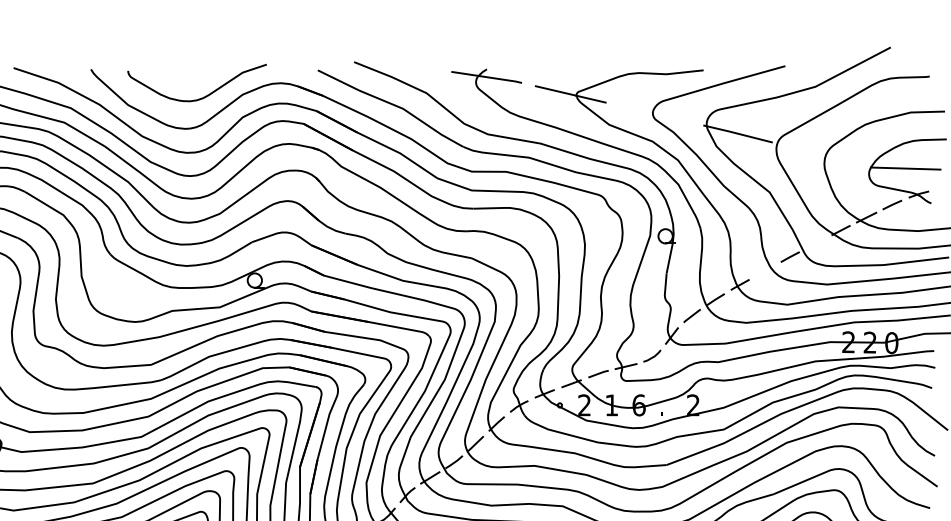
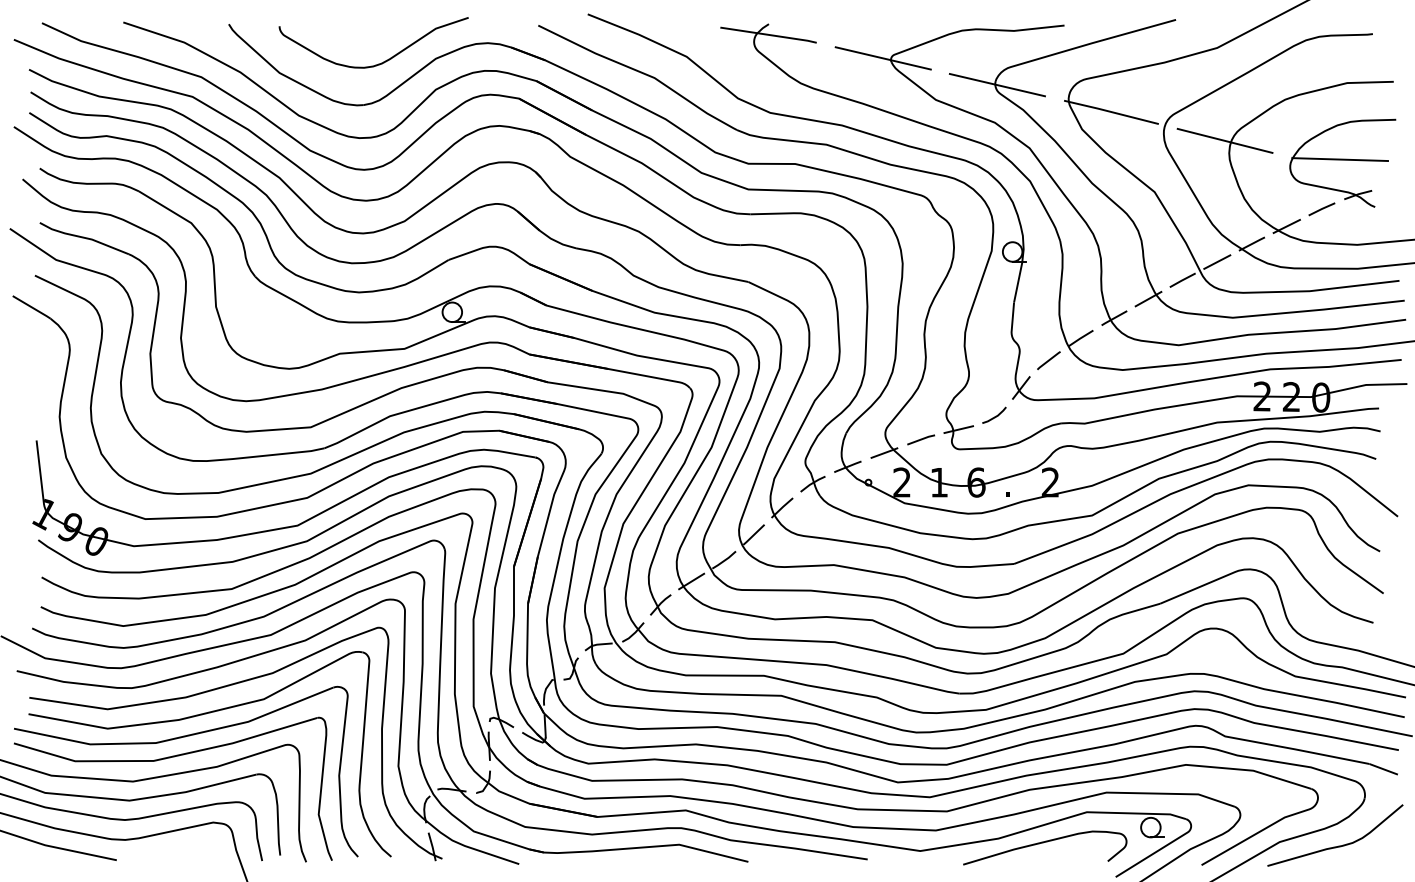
line: (654, 114) -> (997, 85), added
line: (820, 154) -> (1224, 140), added
line: (815, 243) -> (1217, 261), added
line: (765, 270) -> (1148, 298), added

